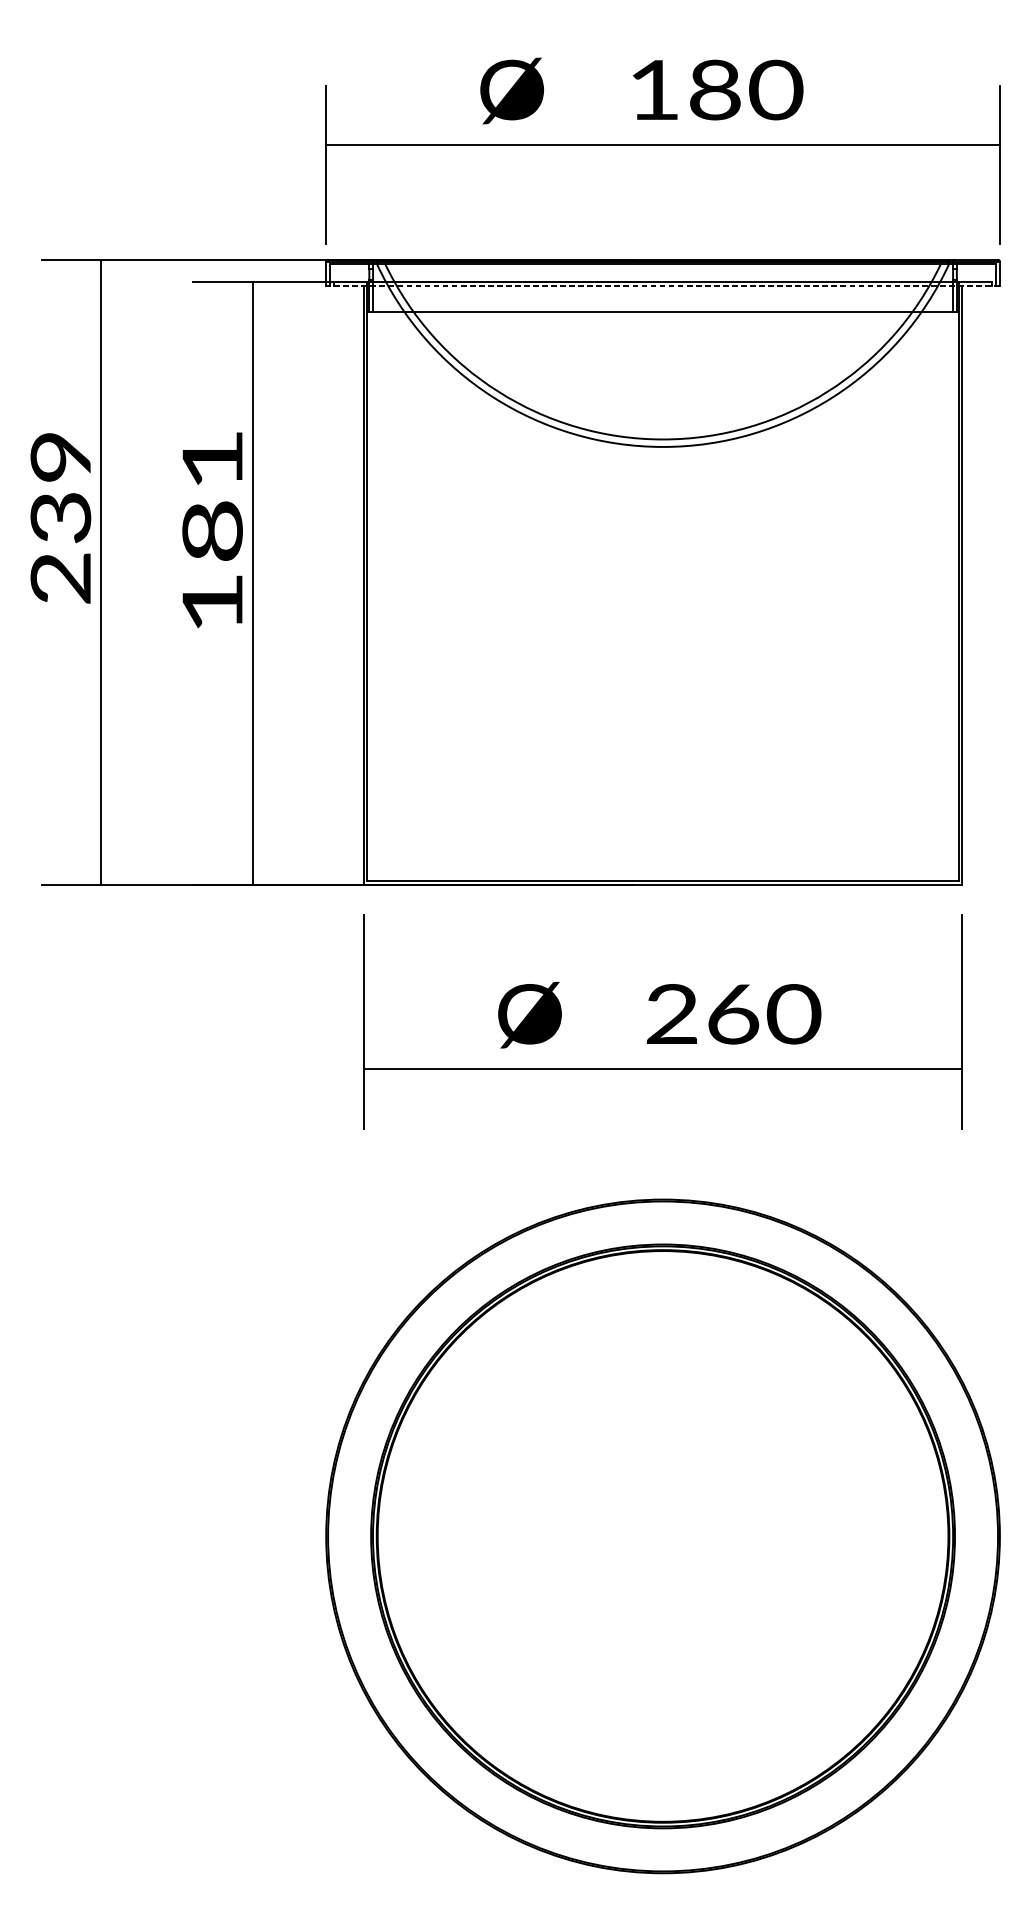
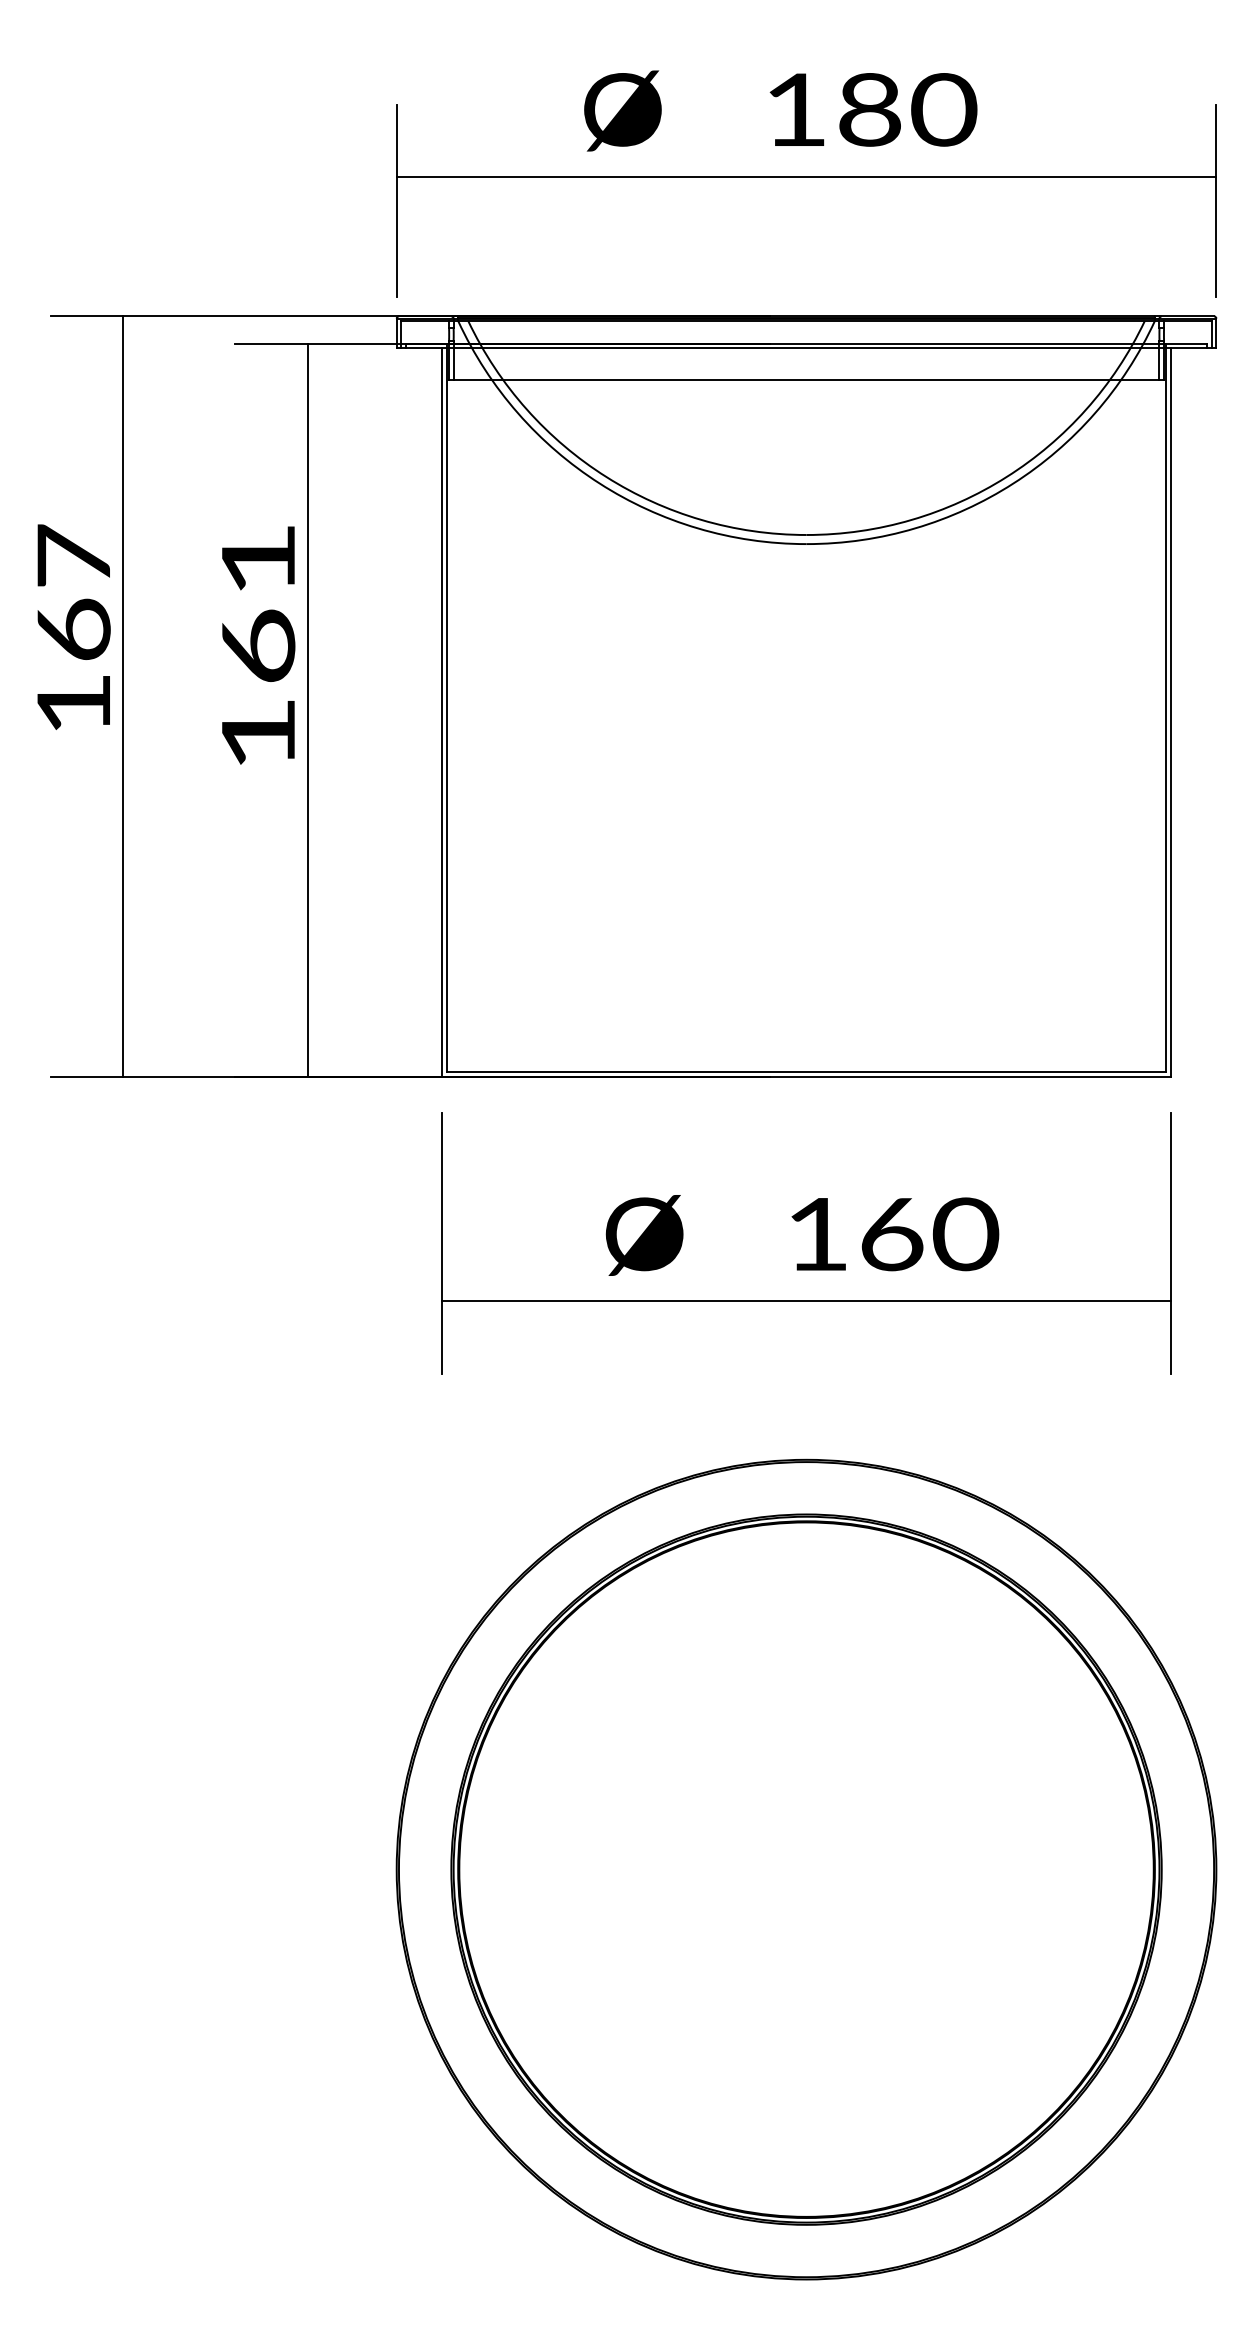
line: (663, 286) -> (806, 348), dashed -> solid
text: (60, 517) -> (73, 629), 239 -> 167
text: (211, 530) -> (257, 645), 181 -> 161
text: (671, 1013) -> (816, 1233), 260 -> 160

